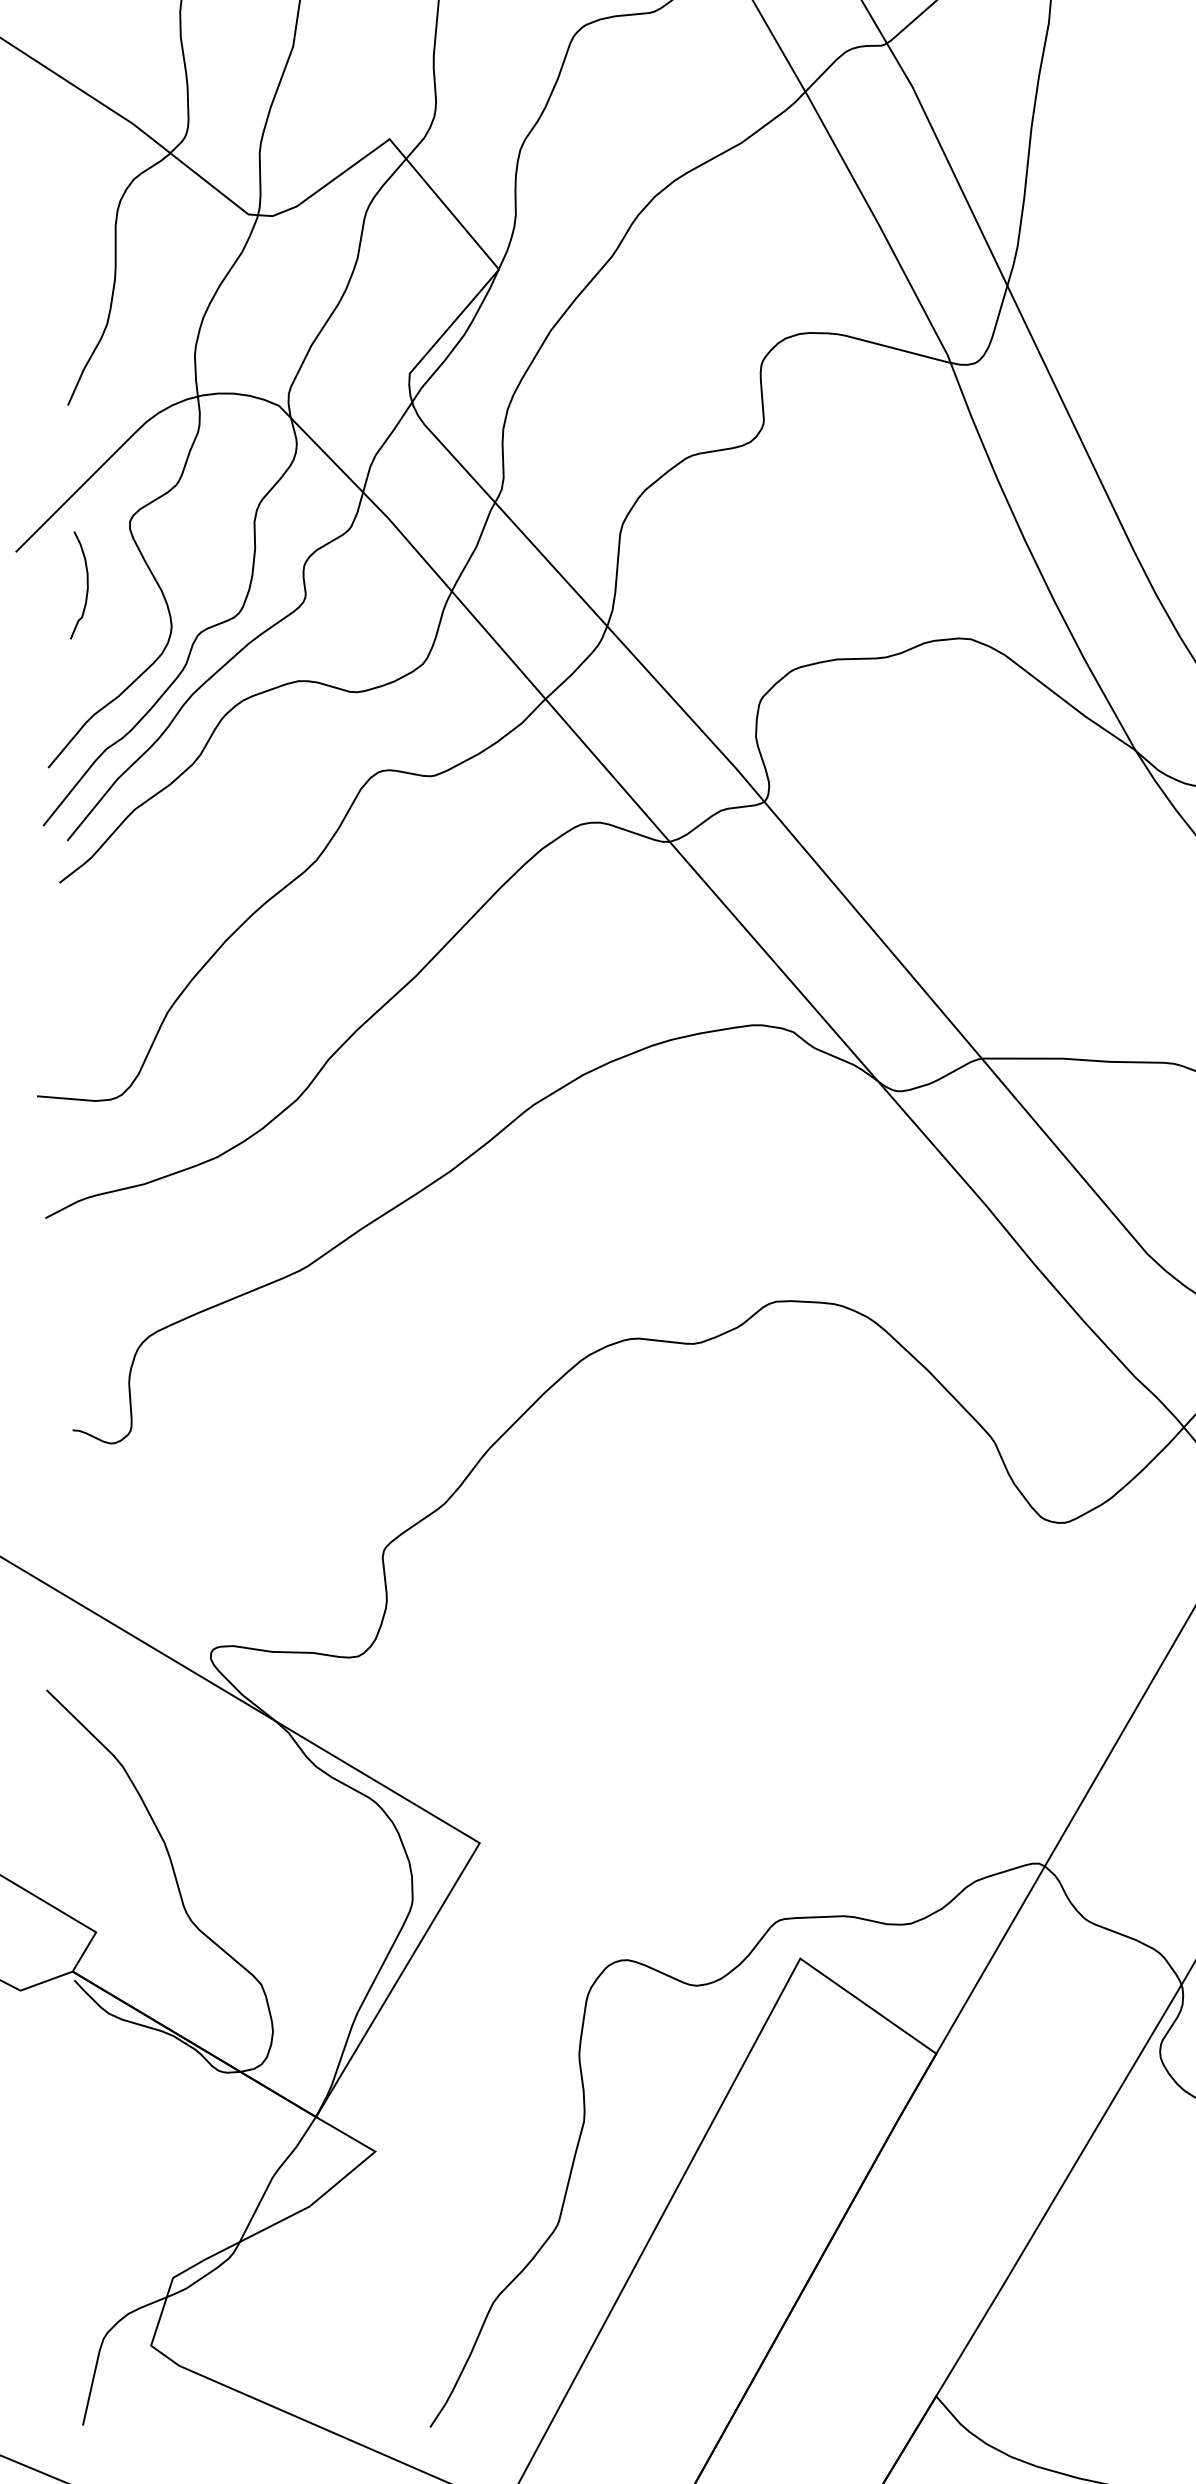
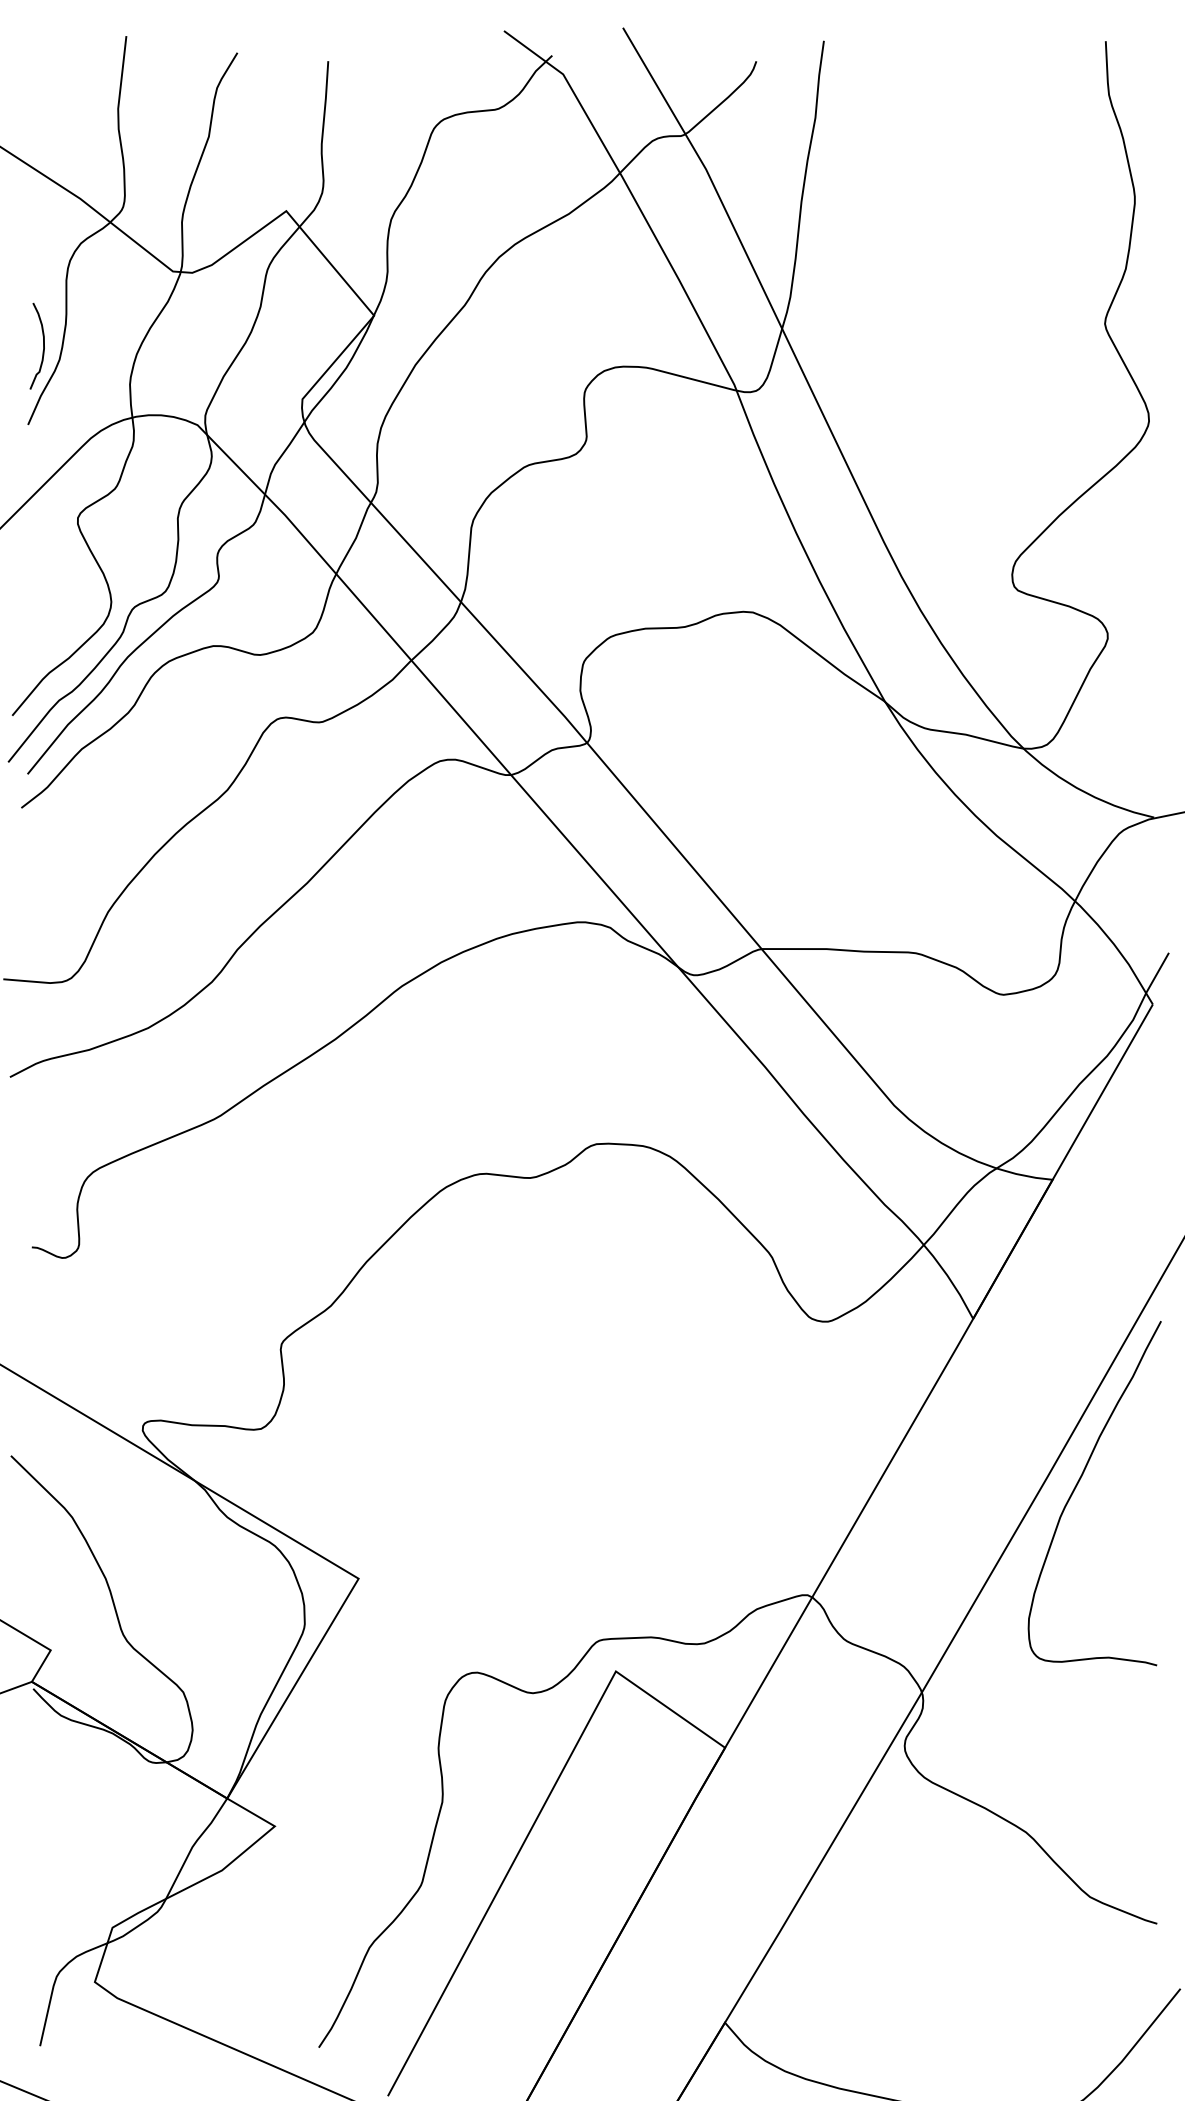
curve: (87, 584) -> (43, 345), moved

